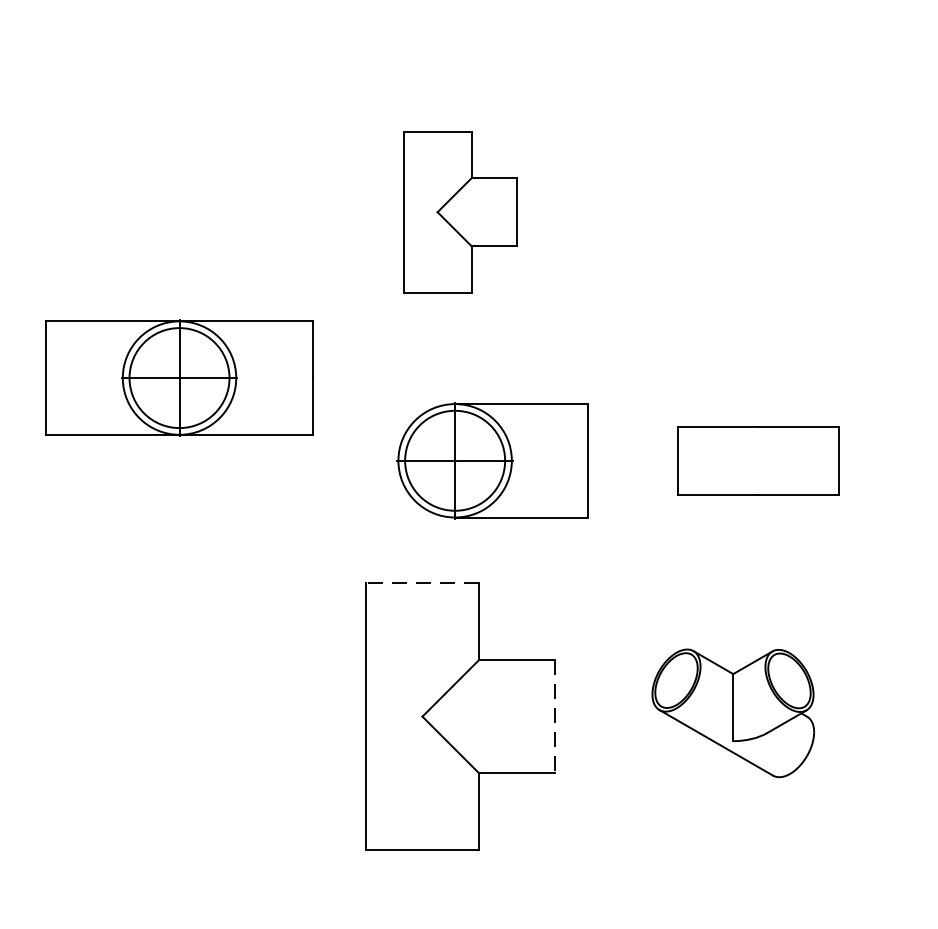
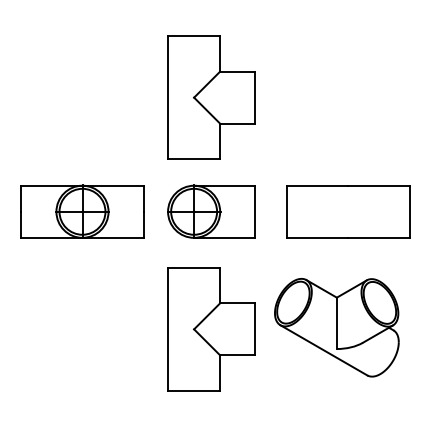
part: (460, 212) -> (211, 97), size x1.67
part: (179, 377) -> (82, 211), moved
part: (492, 460) -> (211, 211), moved
part: (758, 460) -> (348, 211), size x1.67
line: (421, 582) -> (193, 267), dashed -> solid
part: (732, 712) -> (336, 327), size x1.67
line: (553, 716) -> (254, 329), dashed -> solid

